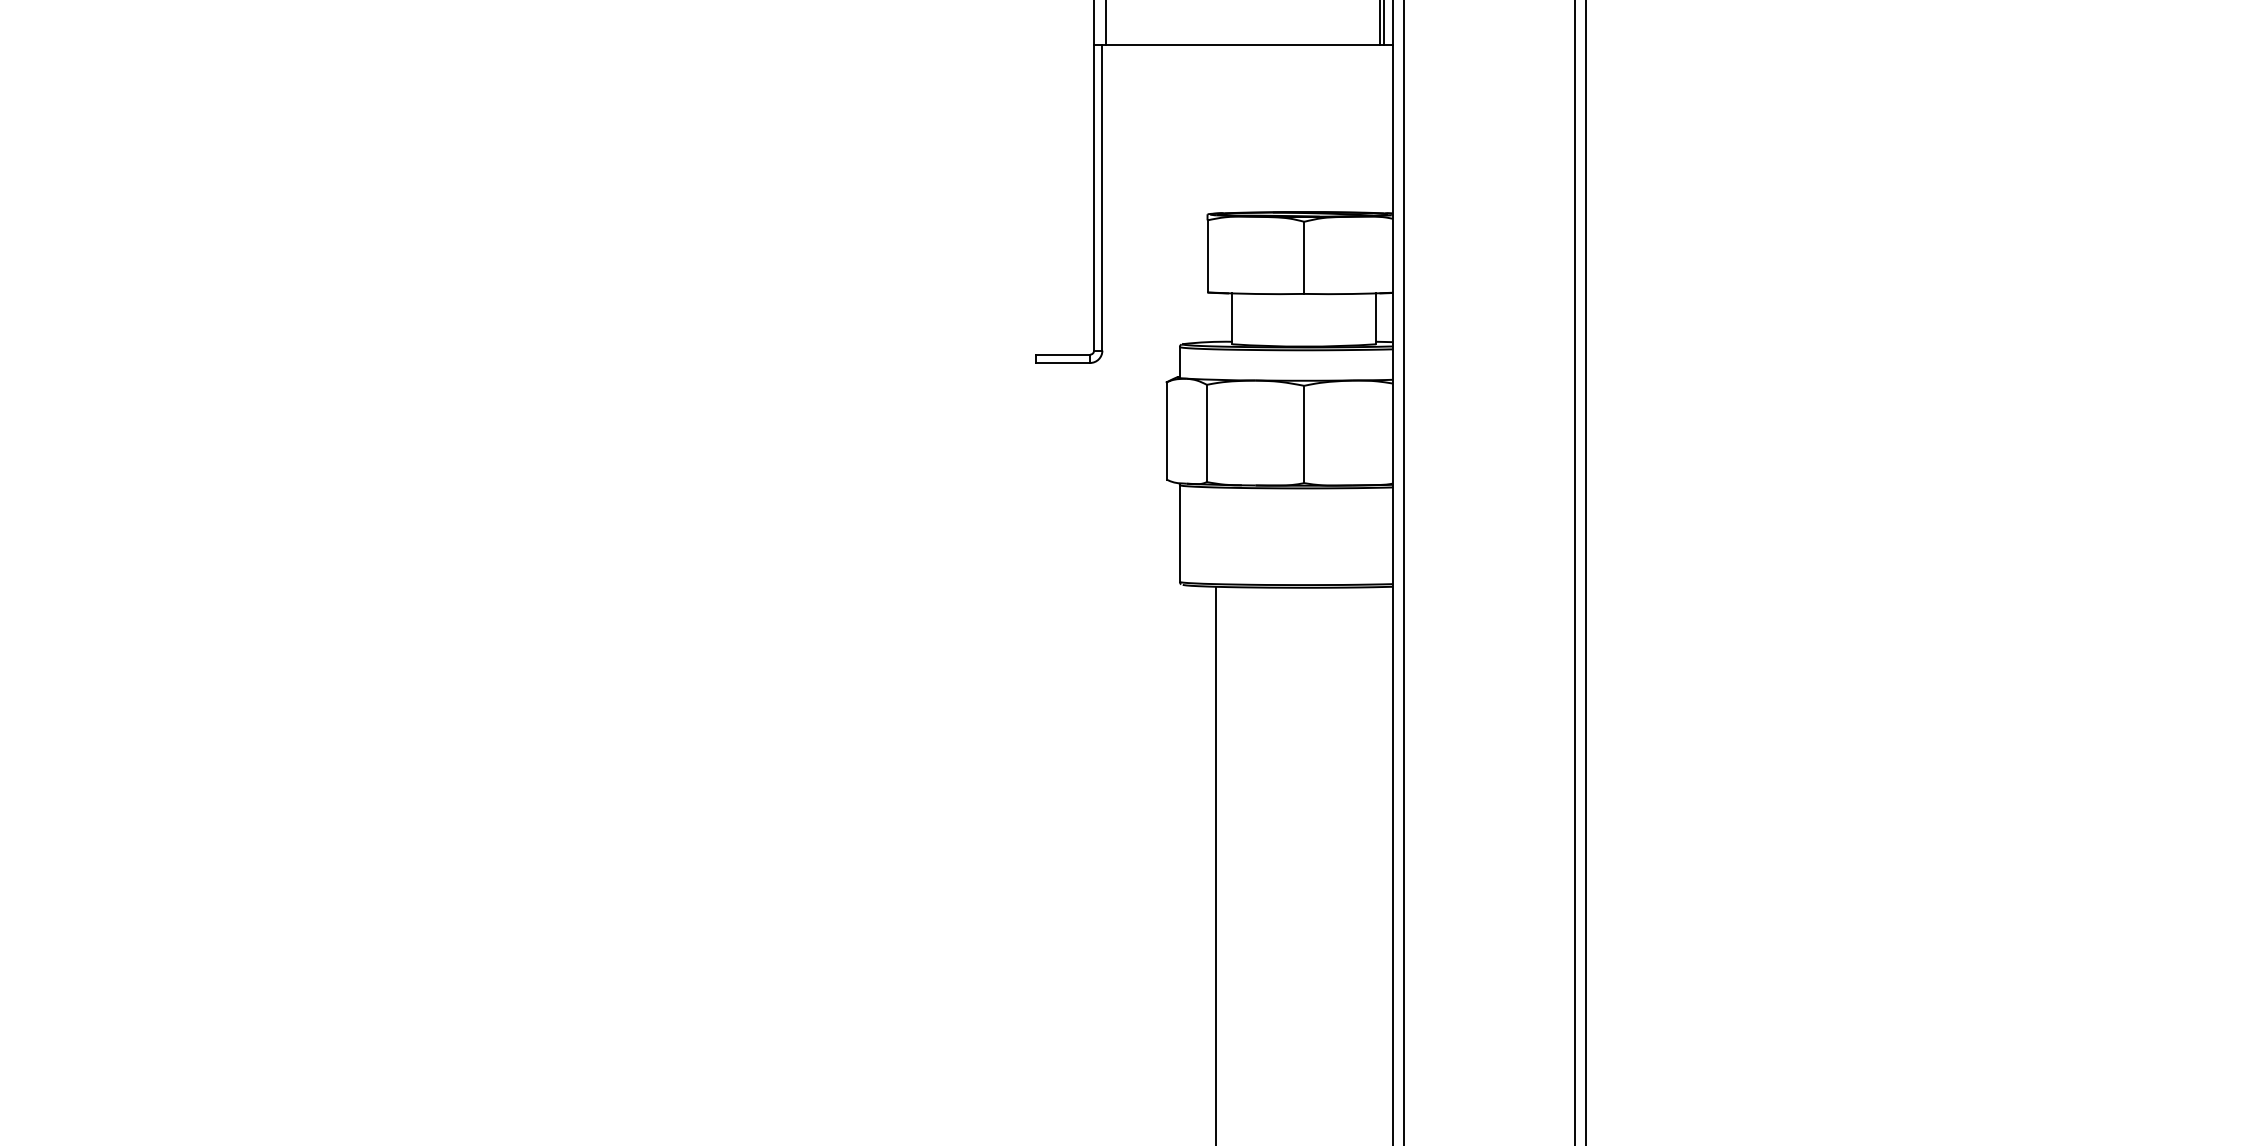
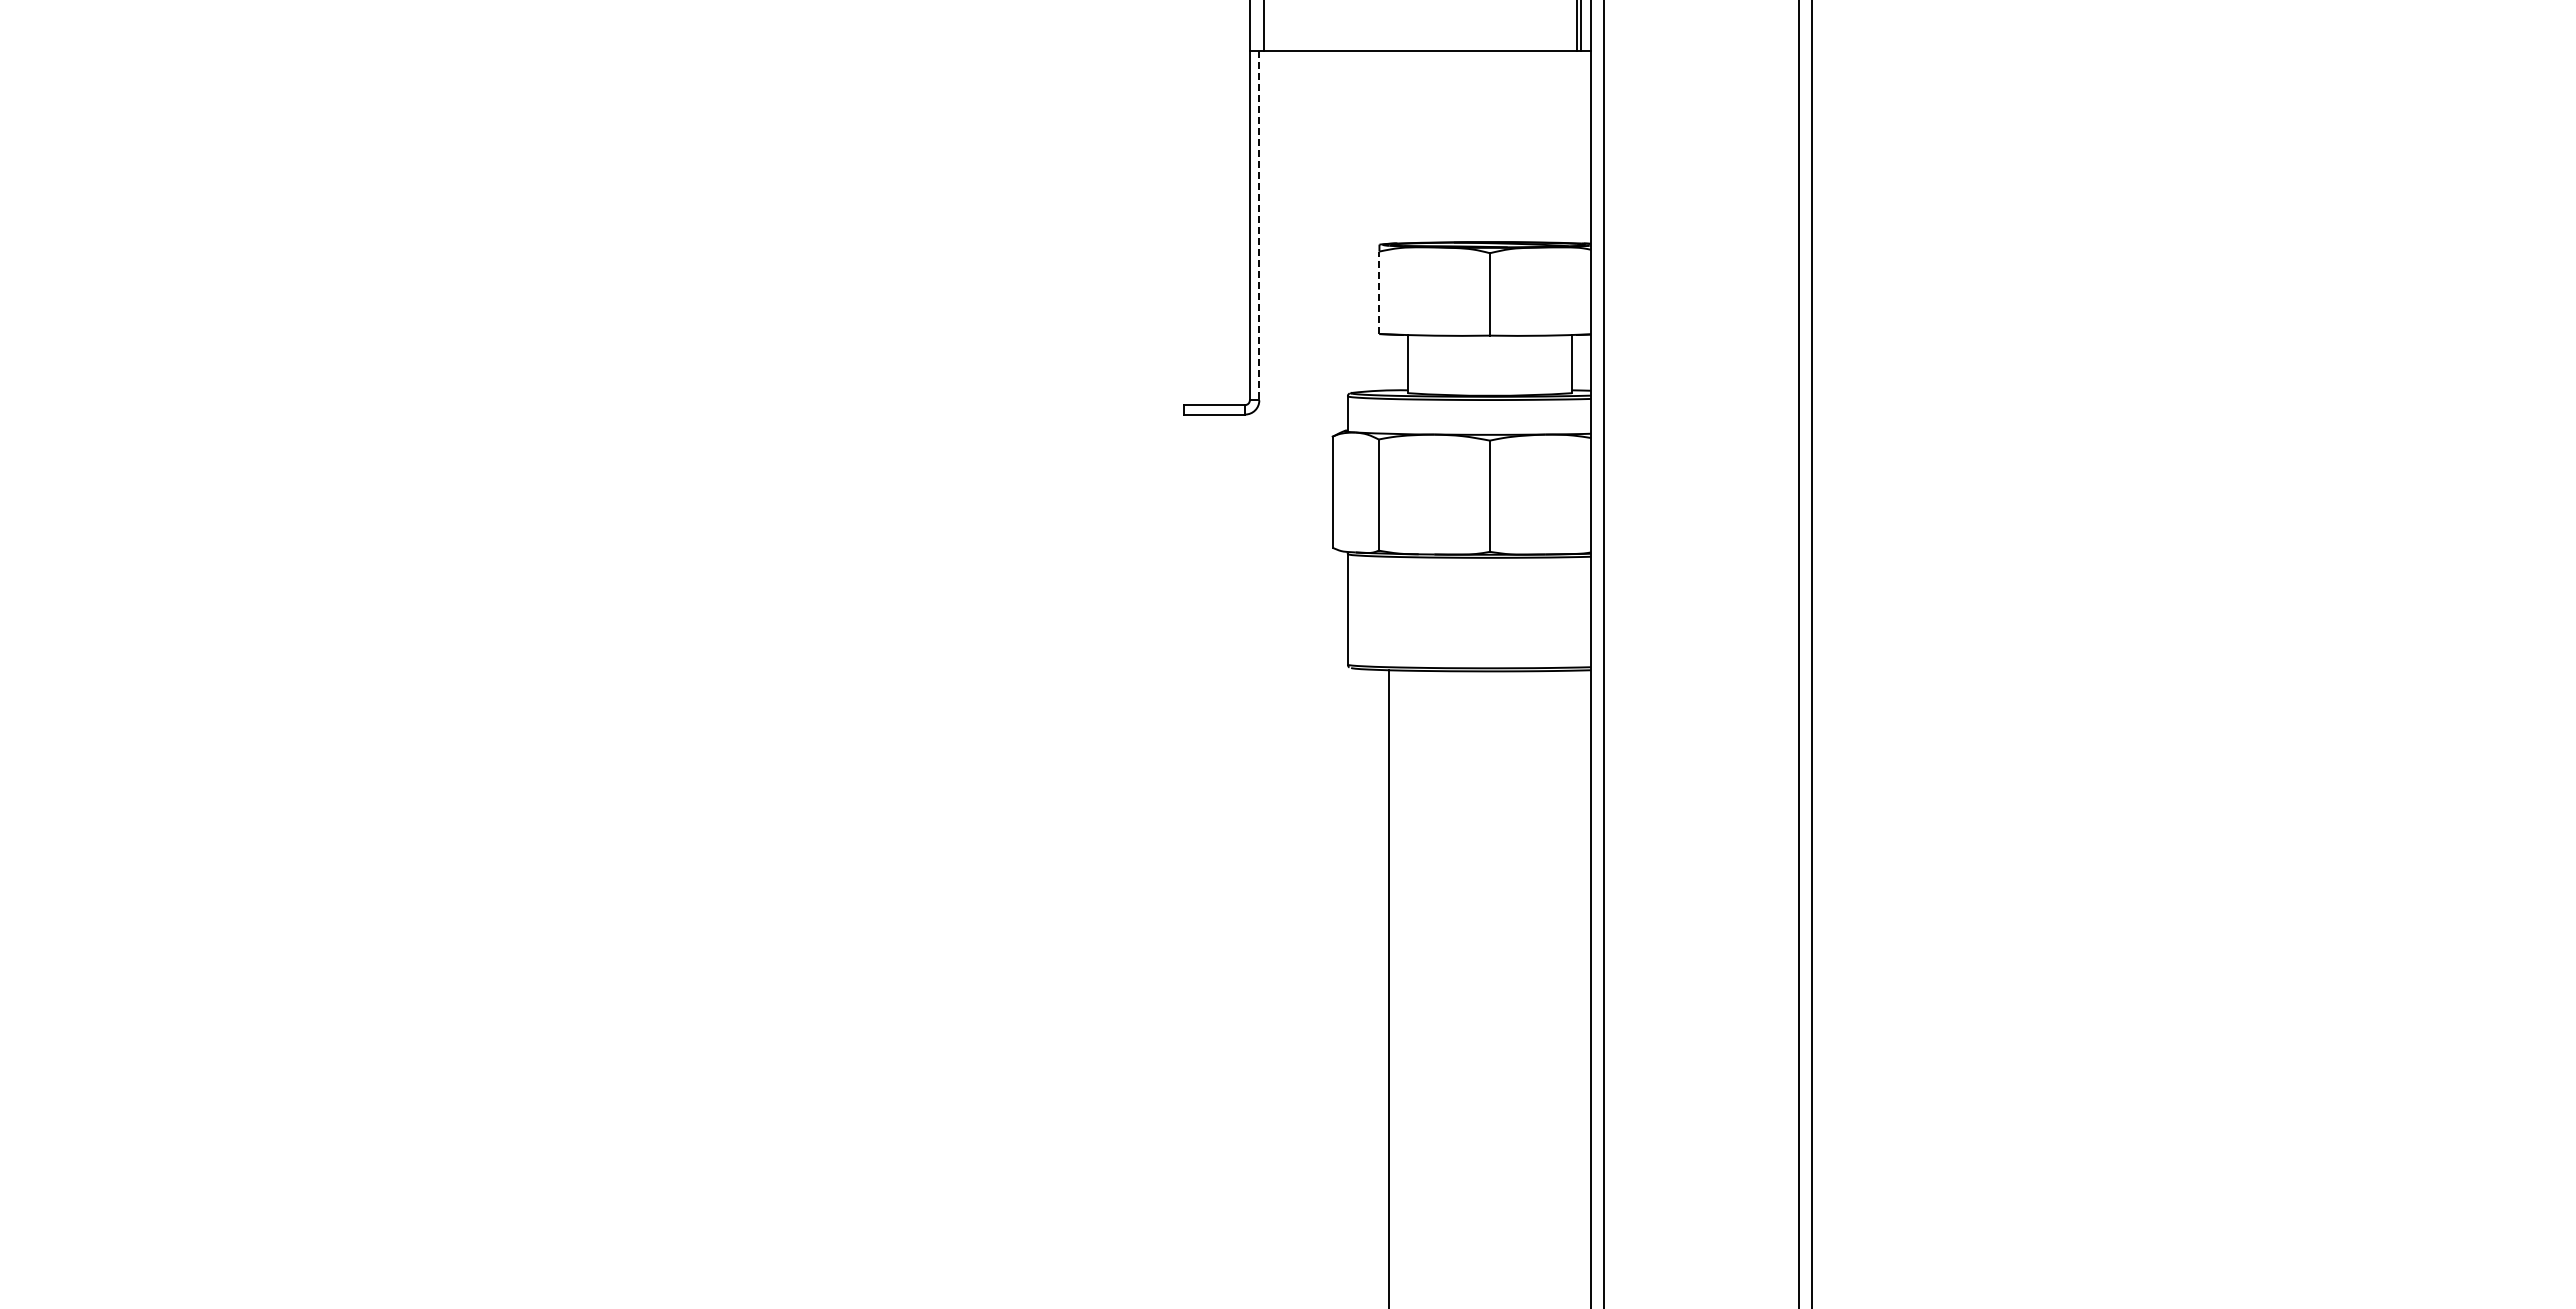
line: (1102, 198) -> (1259, 226), solid -> dashed
line: (1207, 256) -> (1379, 292), solid -> dashed

